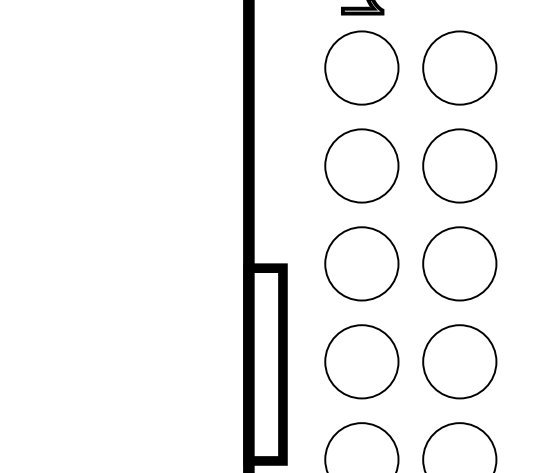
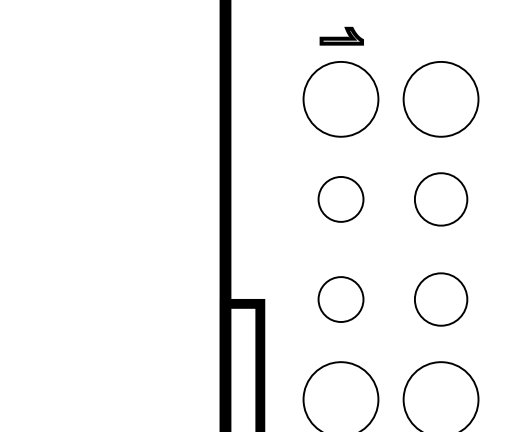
part: (361, 165) -> (340, 198), size x0.6
part: (459, 165) -> (440, 198), size x0.7
part: (361, 263) -> (340, 299), size x0.6
part: (459, 263) -> (440, 299), size x0.7

